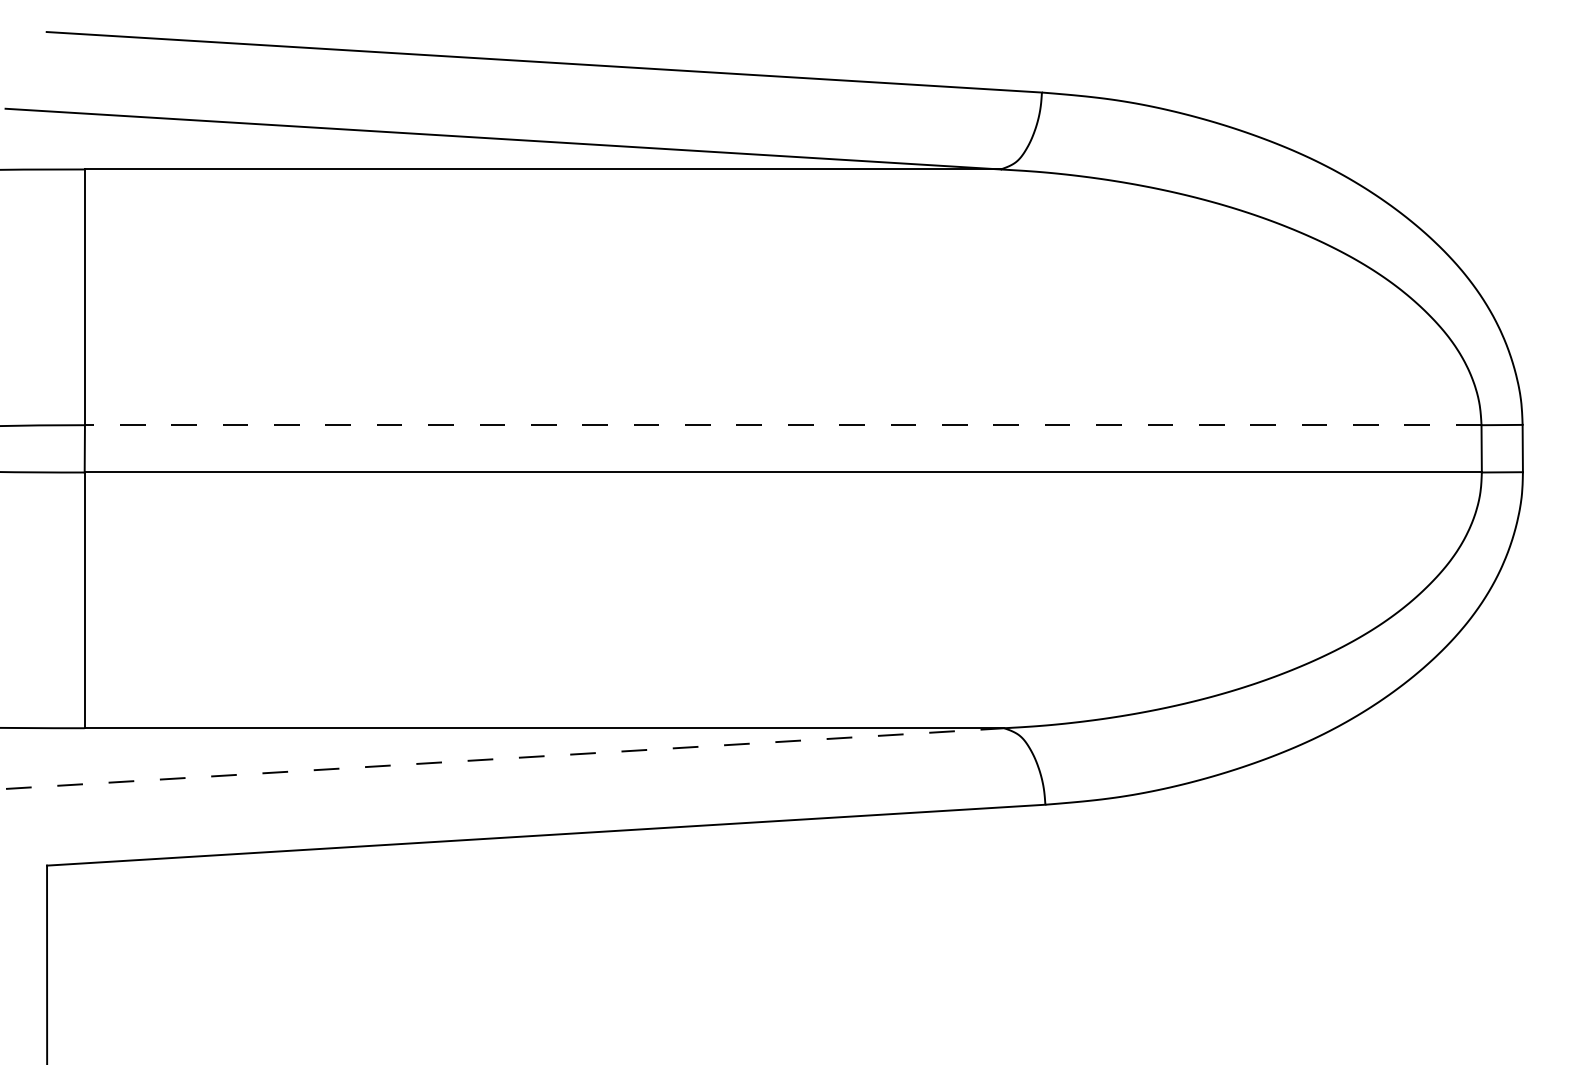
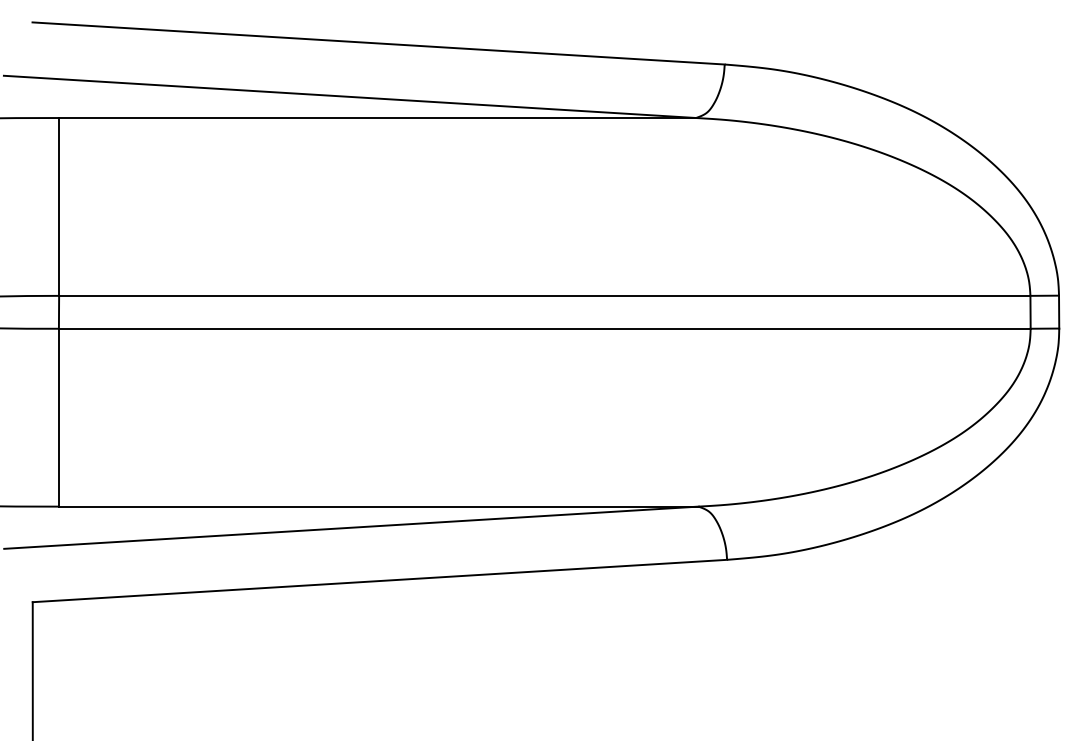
line: (782, 424) -> (544, 295), dashed -> solid
line: (505, 758) -> (351, 527), dashed -> solid

